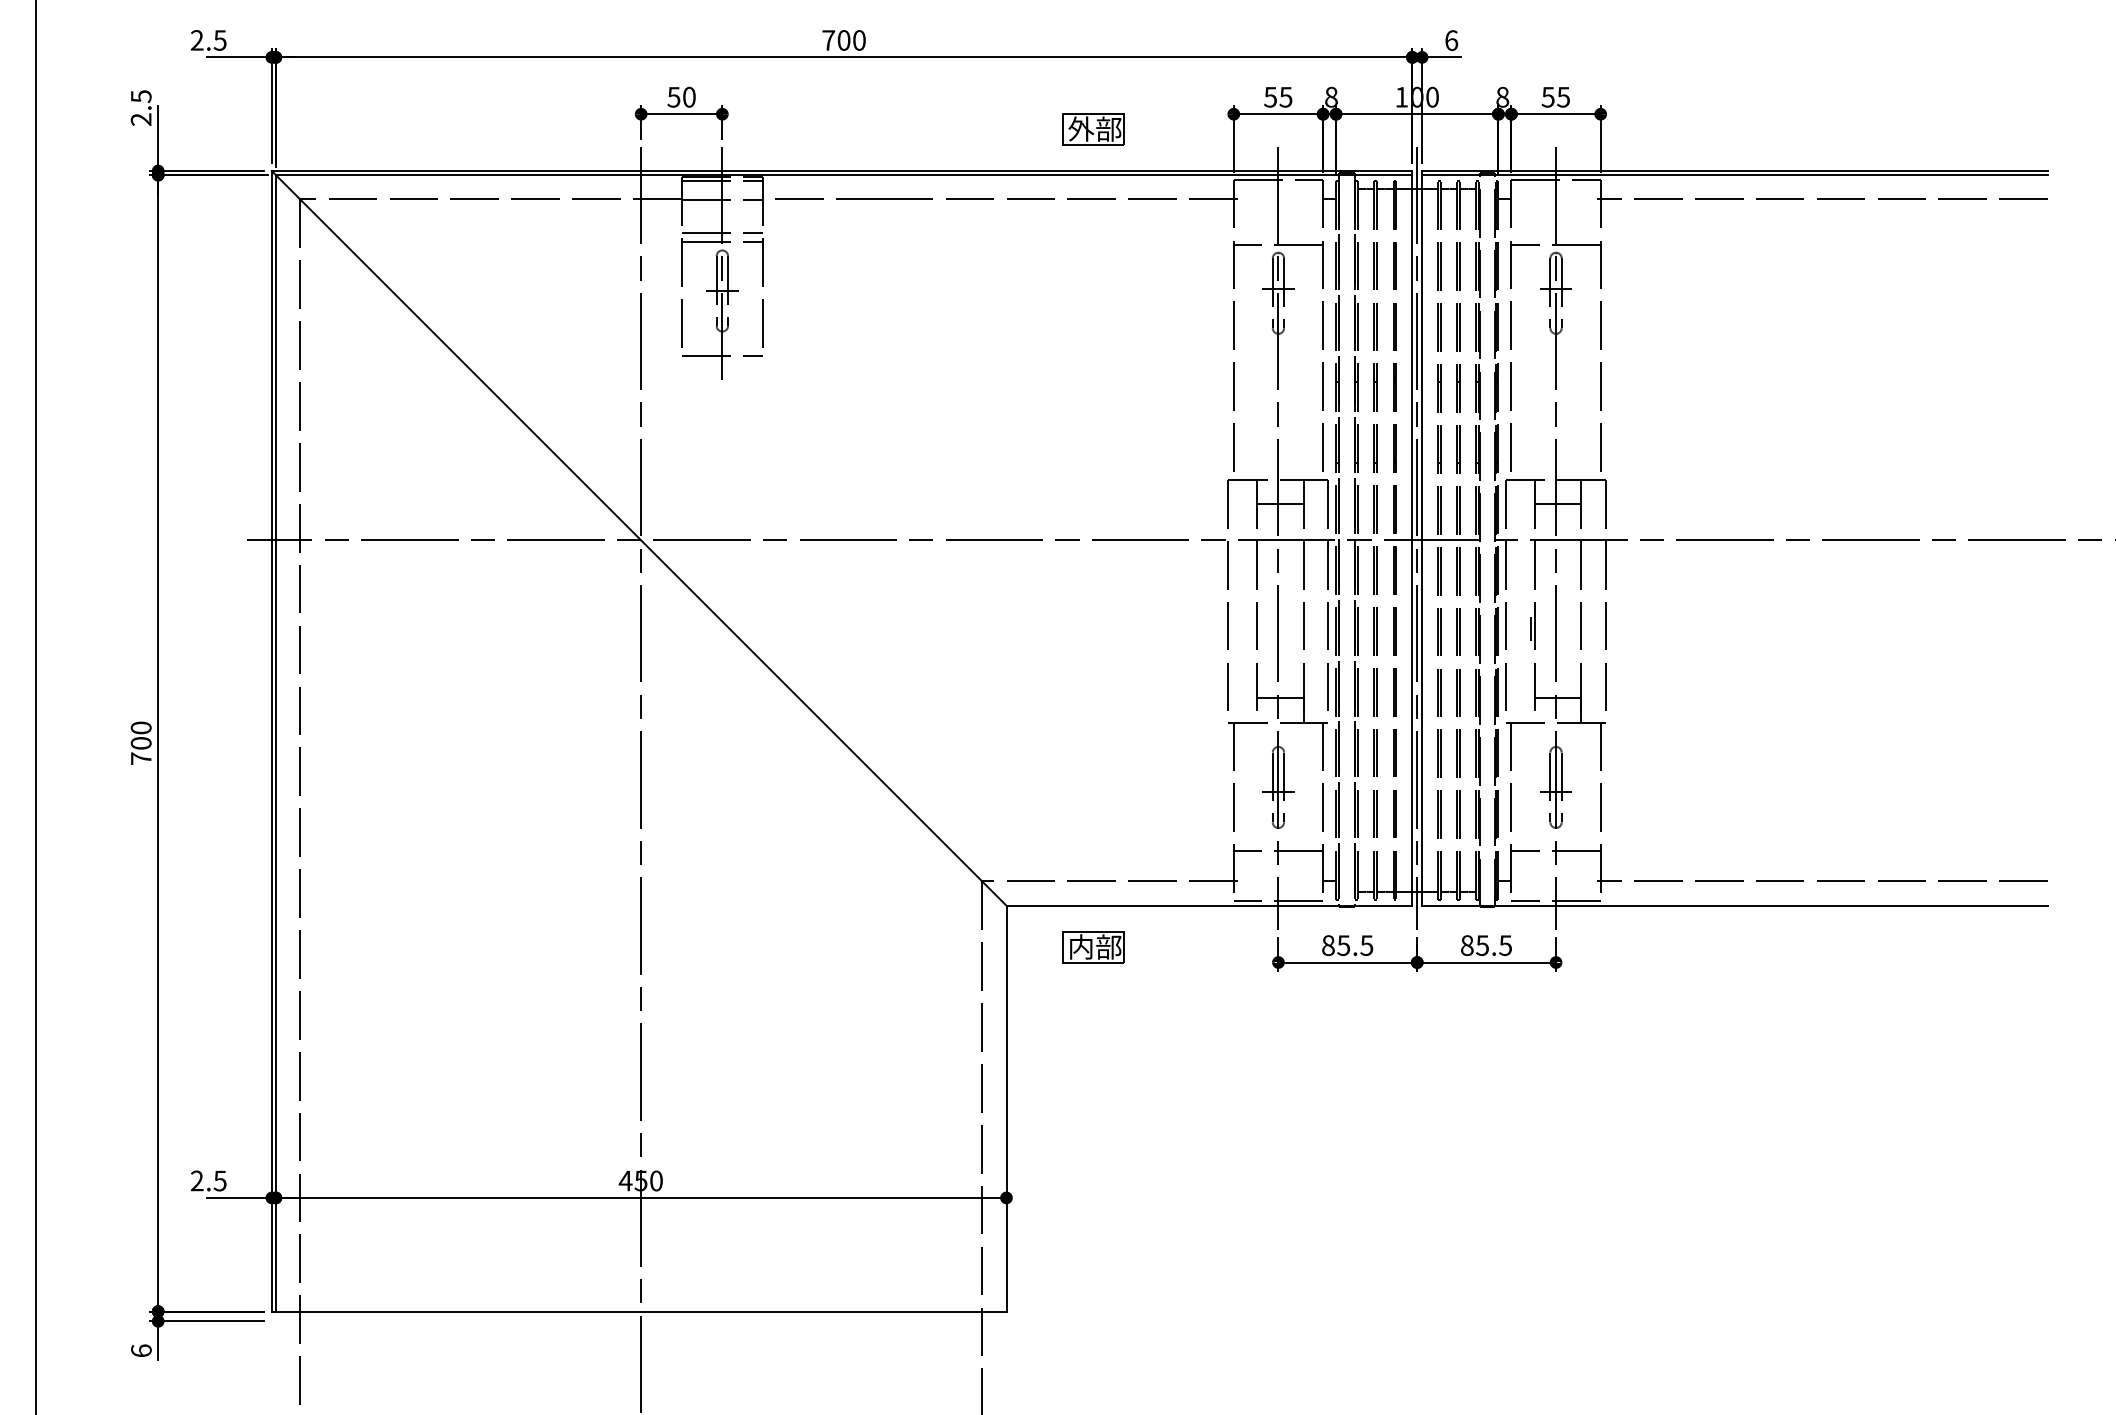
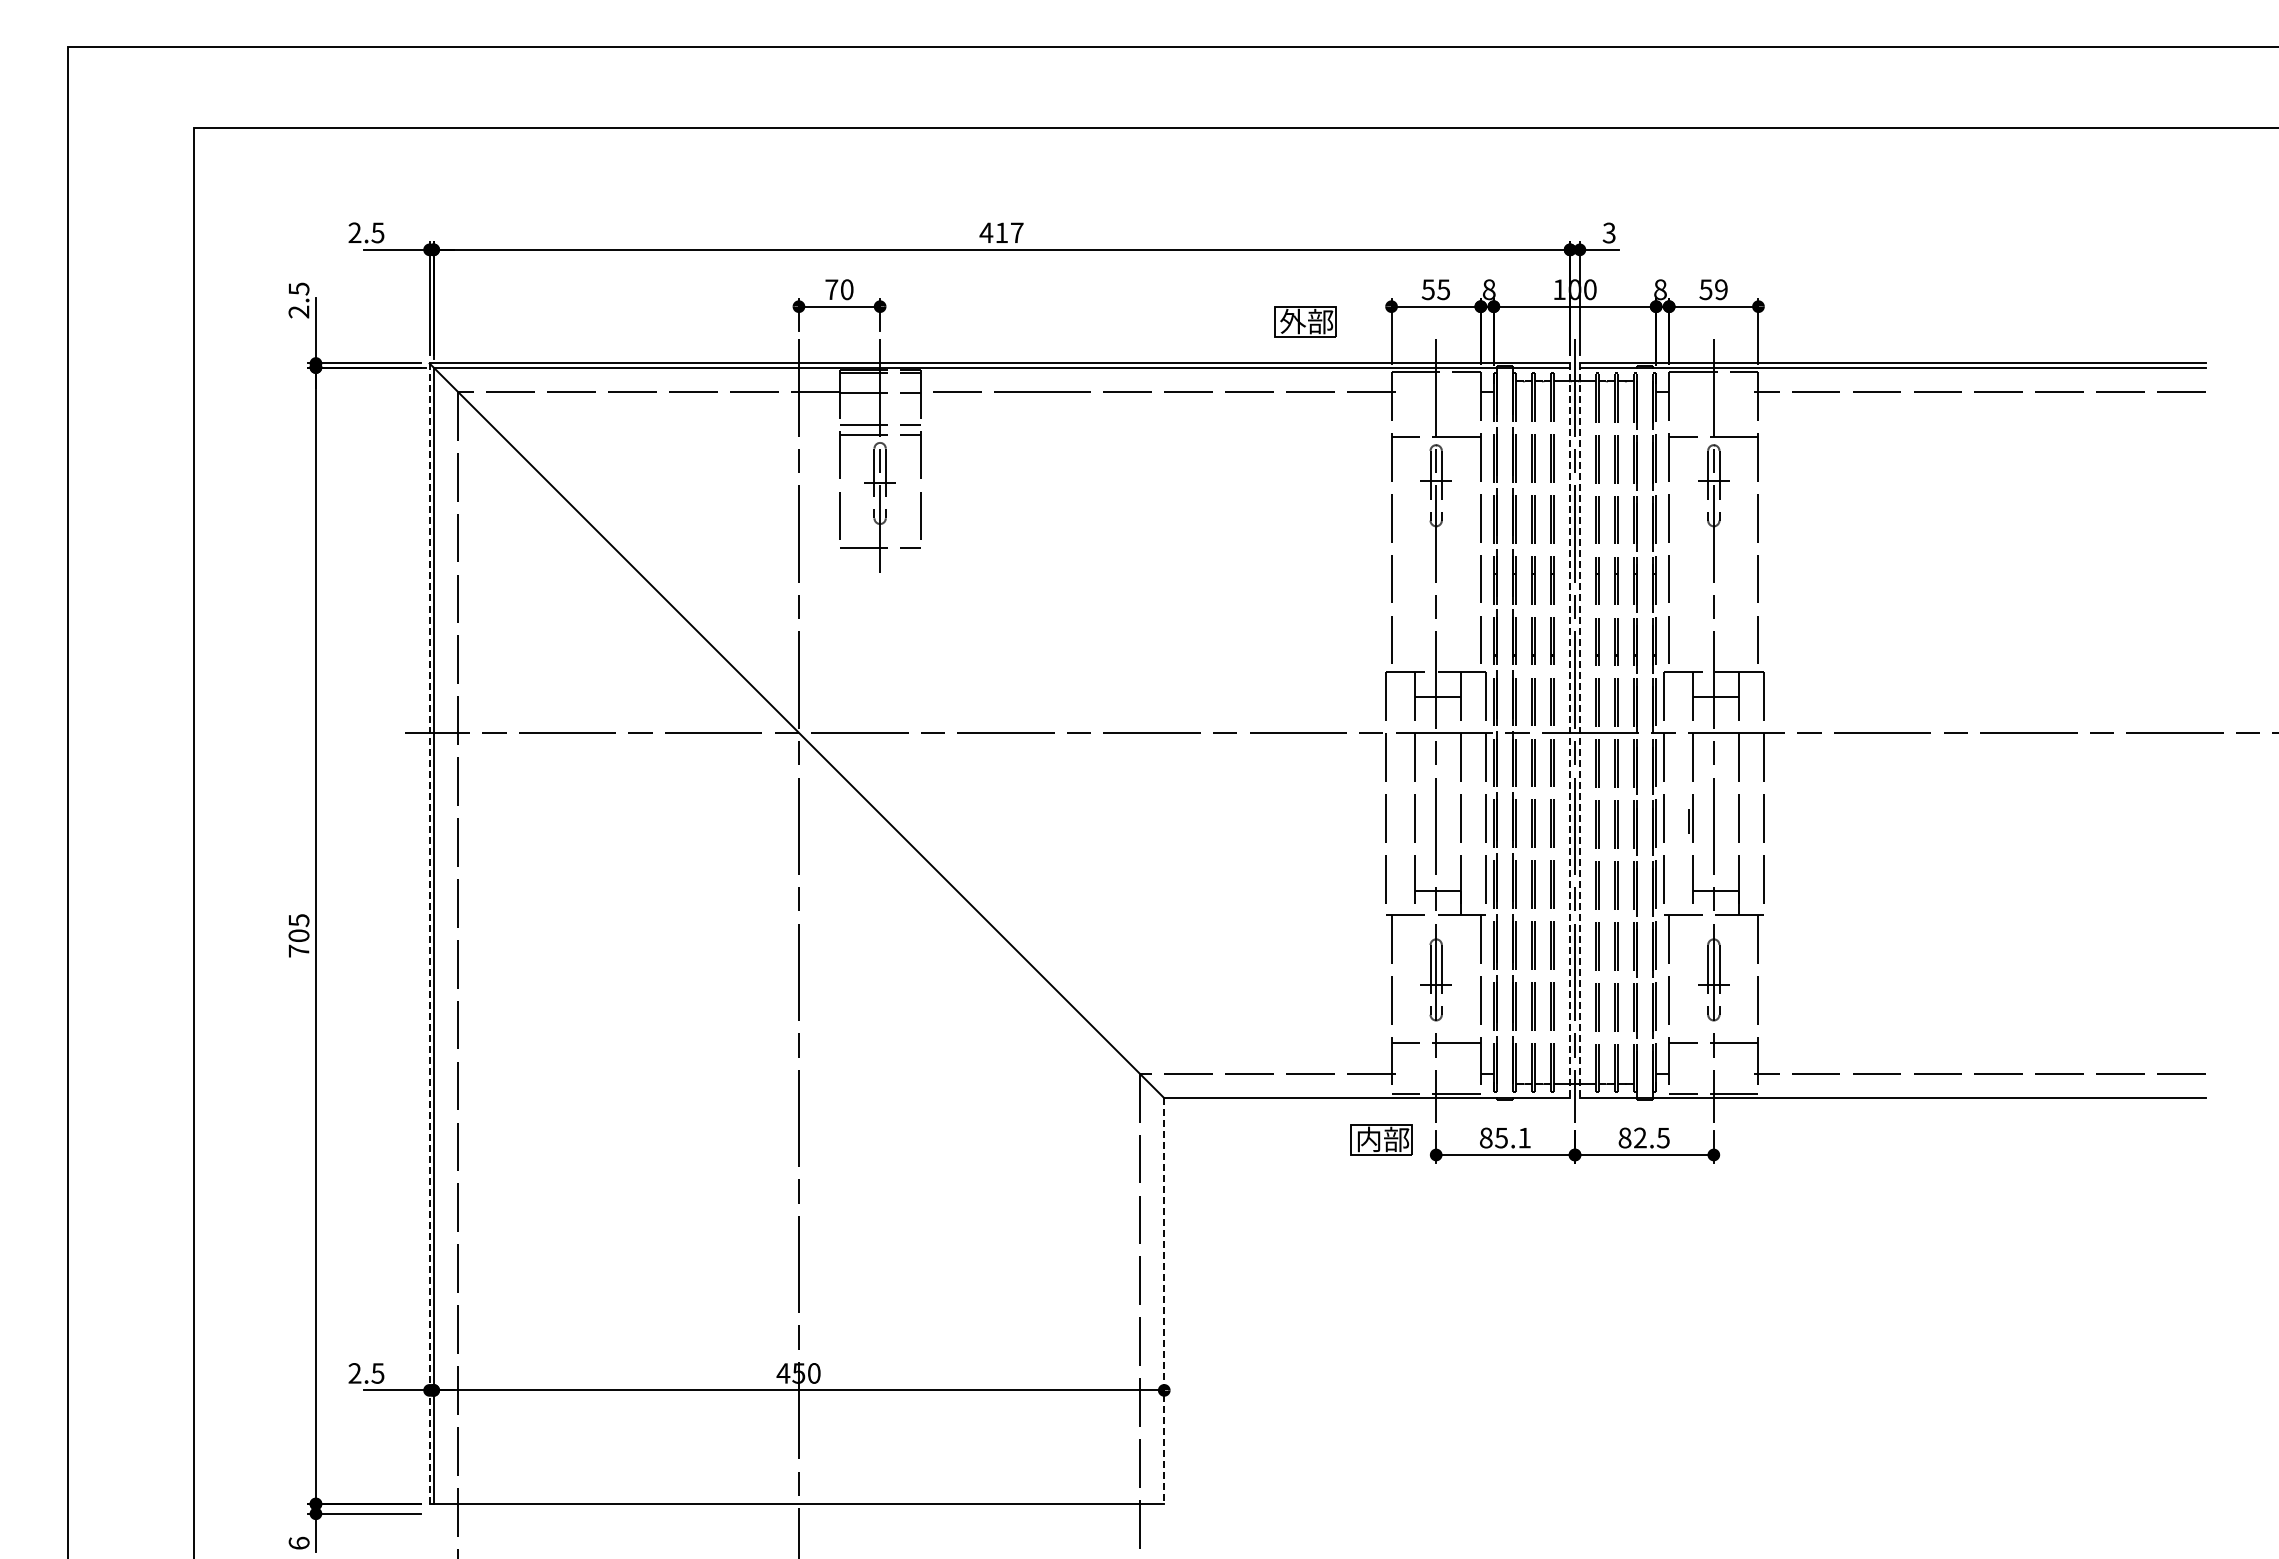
text: (843, 40) -> (1001, 232), 700 -> 417
text: (1450, 40) -> (1608, 232), 6 -> 3
text: (673, 97) -> (831, 289), 50 -> 70
text: (1562, 97) -> (1720, 289), 55 -> 59
part: (1093, 129) -> (1305, 321), moved
line: (1412, 539) -> (1570, 731), solid -> dashed
line: (1421, 539) -> (1579, 731), solid -> dashed
text: (140, 728) -> (298, 920), 700 -> 705
line: (271, 742) -> (429, 934), solid -> dashed
text: (1481, 945) -> (1639, 1137), 85.5 -> 82.5
text: (1366, 946) -> (1524, 1138), 85.5 -> 85.1
part: (1093, 947) -> (1381, 1139), moved
line: (1006, 1109) -> (1164, 1301), solid -> dashed

